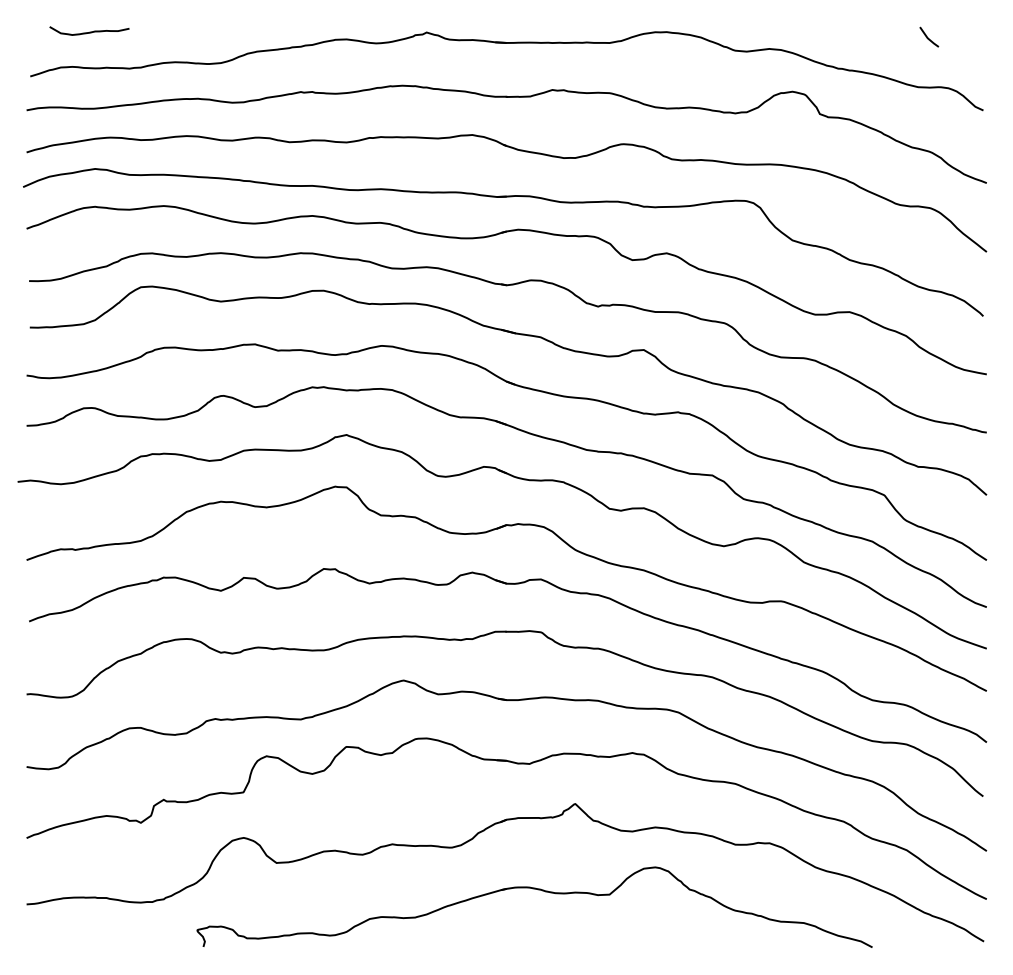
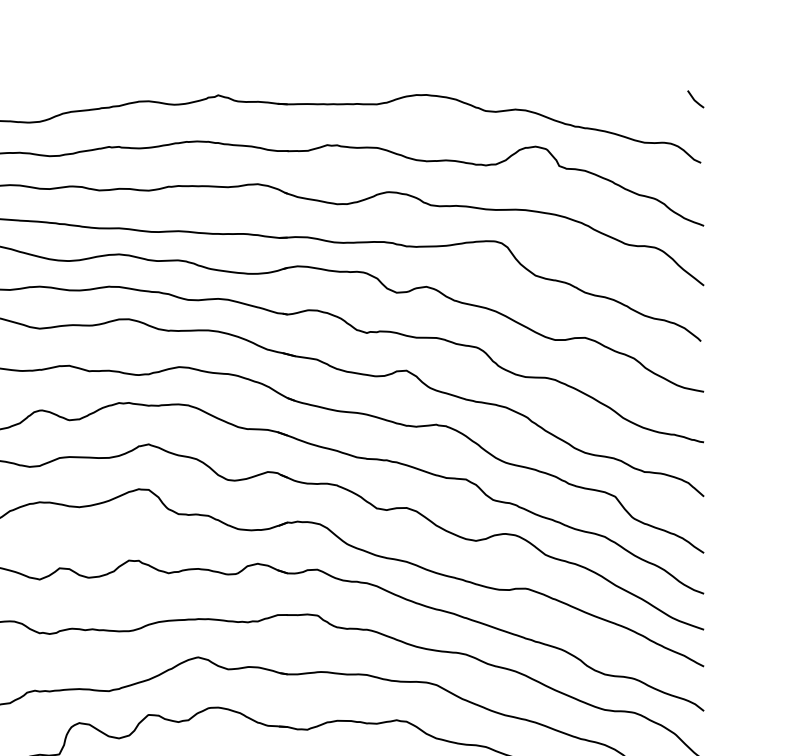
line: (928, 37) -> (695, 99), moved

